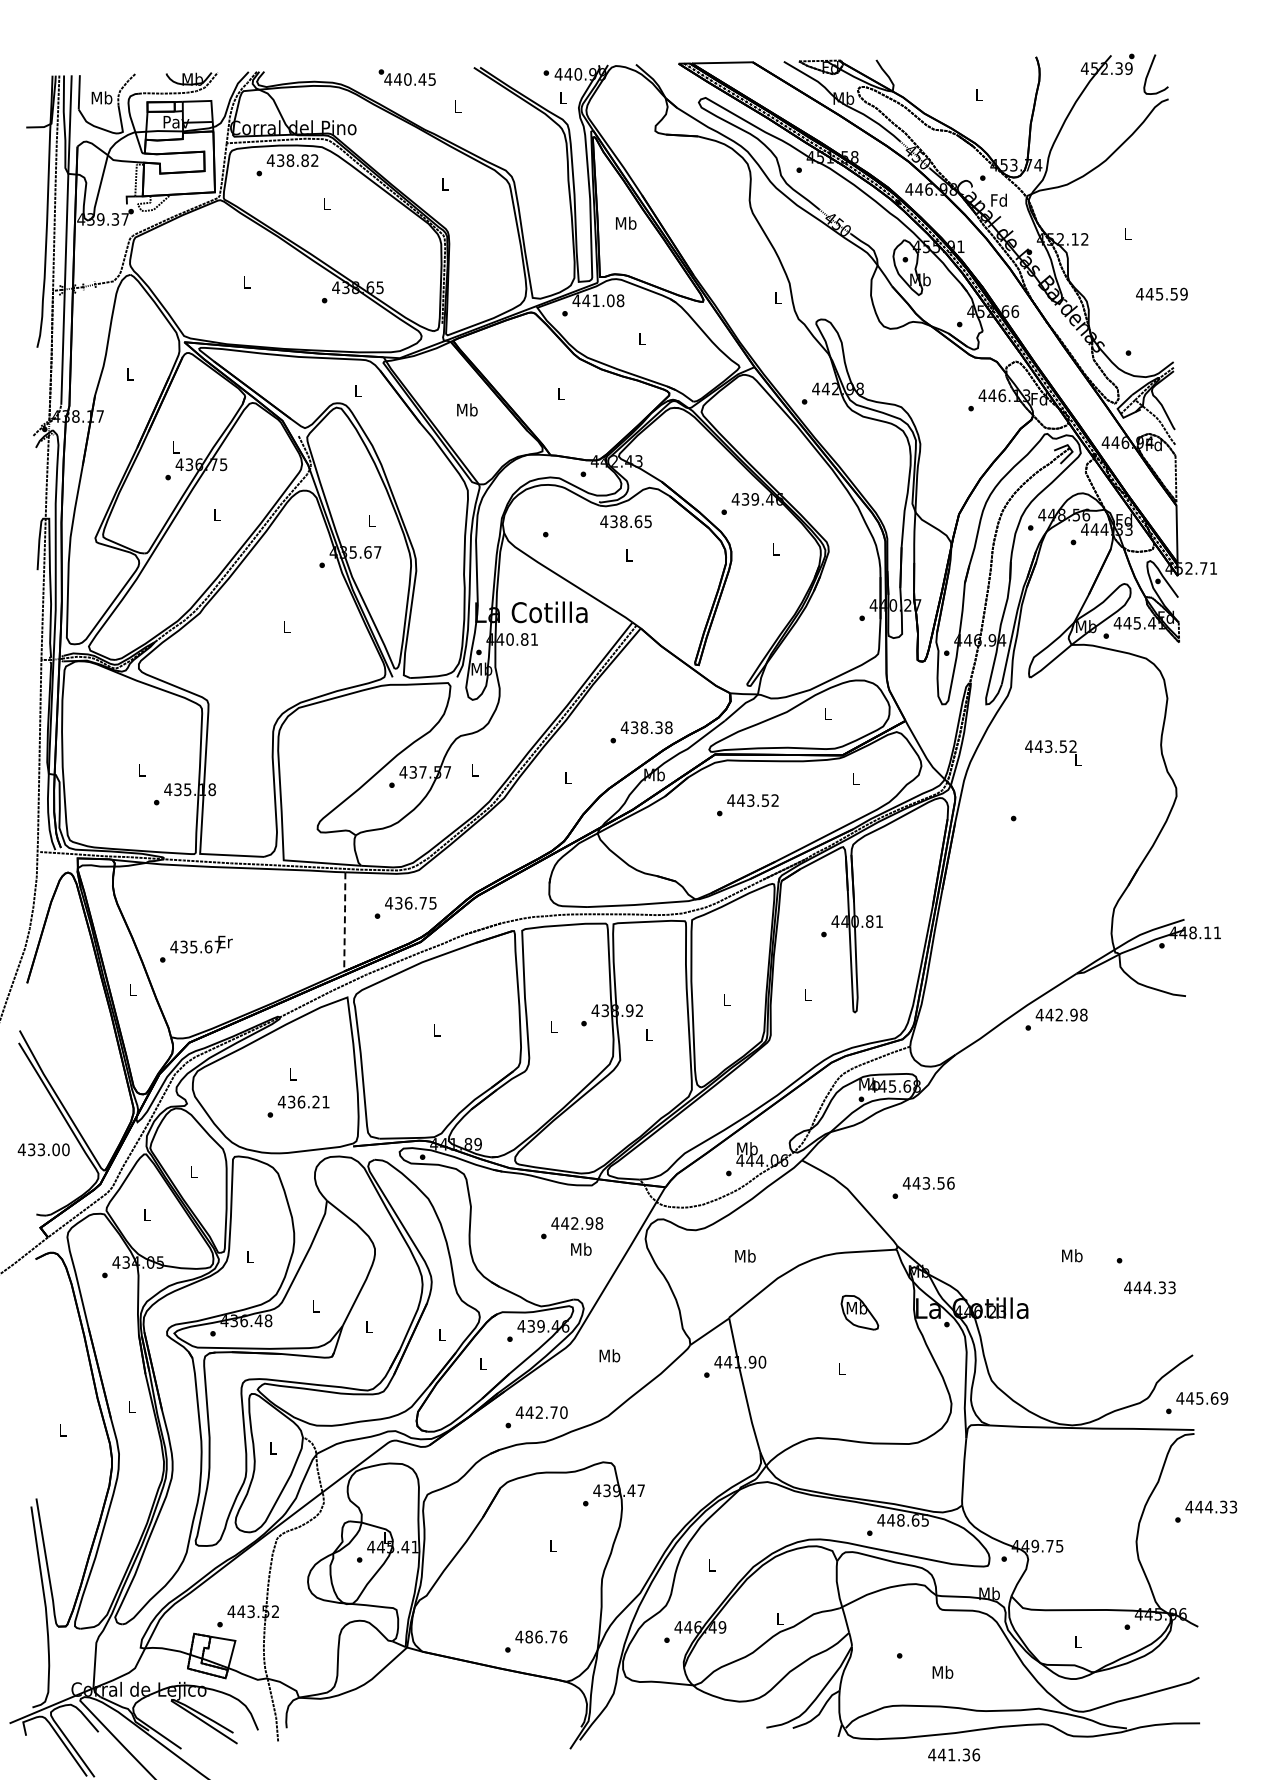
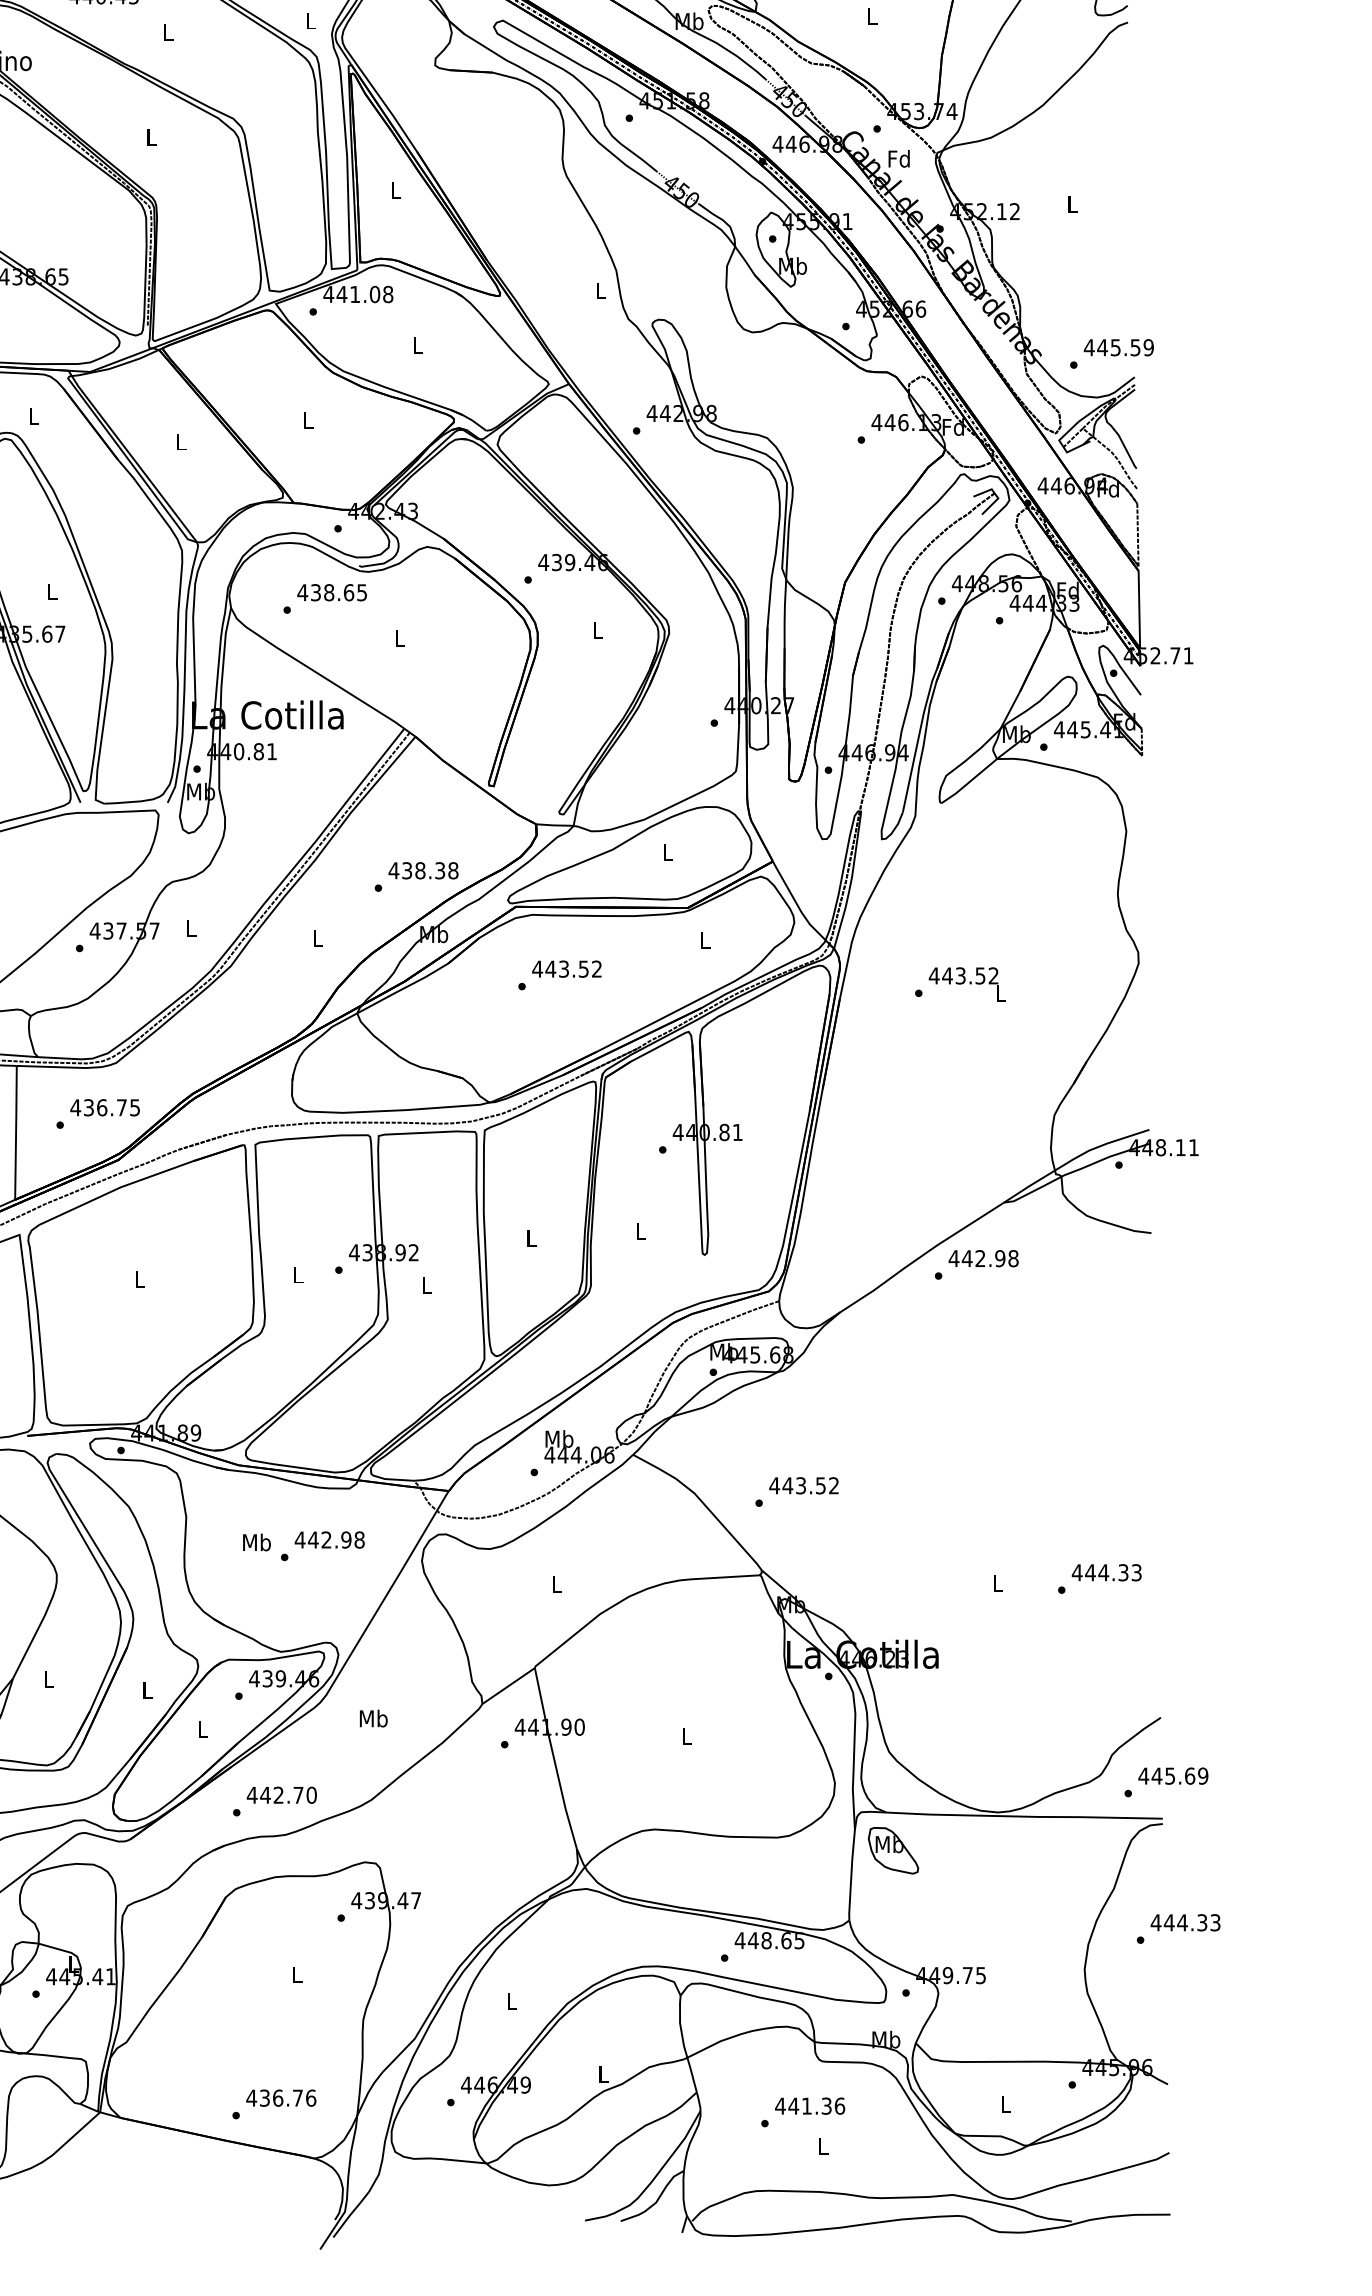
text: (626, 222) -> (396, 188), Mb -> L
text: (1161, 293) -> (1118, 346), moved
text: (467, 409) -> (181, 441), Mb -> L
text: (625, 521) -> (331, 592), moved
text: (1053, 752) -> (967, 983), moved
line: (344, 921) -> (15, 1132), dashed -> solid
text: (950, 1183) -> (833, 1485), 443.56 -> 443.52
text: (581, 1248) -> (257, 1541), moved
text: (745, 1255) -> (556, 1583), Mb -> L
text: (1072, 1255) -> (998, 1583), Mb -> L
text: (1149, 1287) -> (1106, 1572), moved
part: (859, 1312) -> (892, 1850), moved
text: (528, 1636) -> (263, 2097), 486.76 -> 436.76
text: (942, 1671) -> (822, 2144), Mb -> L
text: (954, 1754) -> (810, 2105), moved

